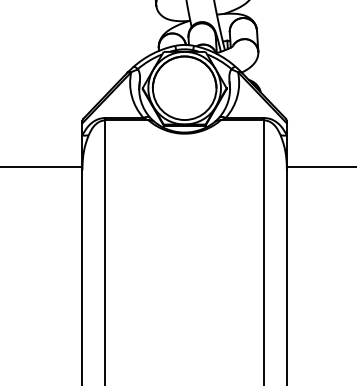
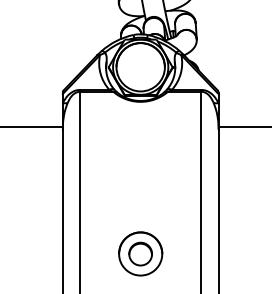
part: (184, 332) -> (140, 253), added

